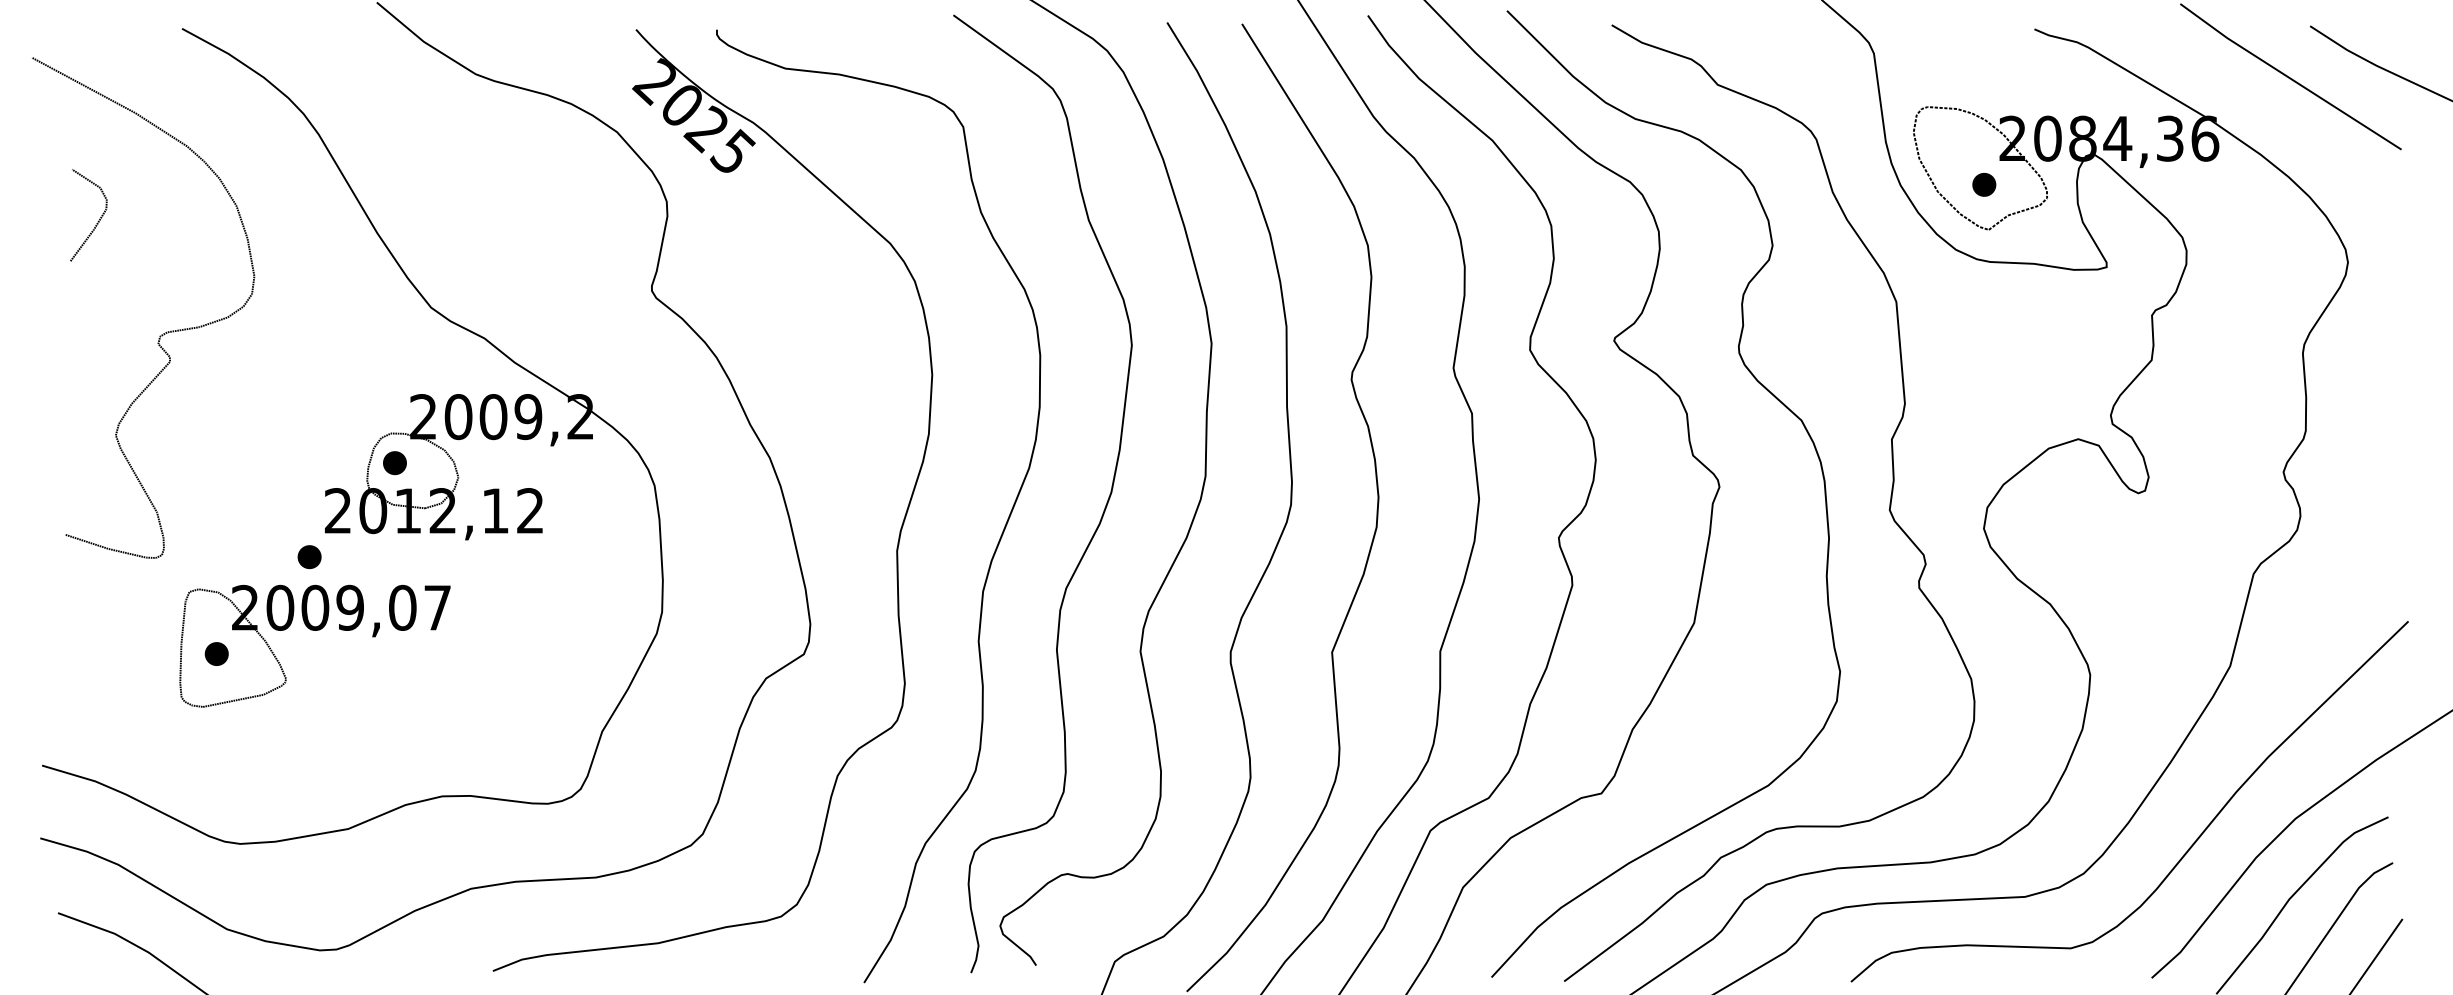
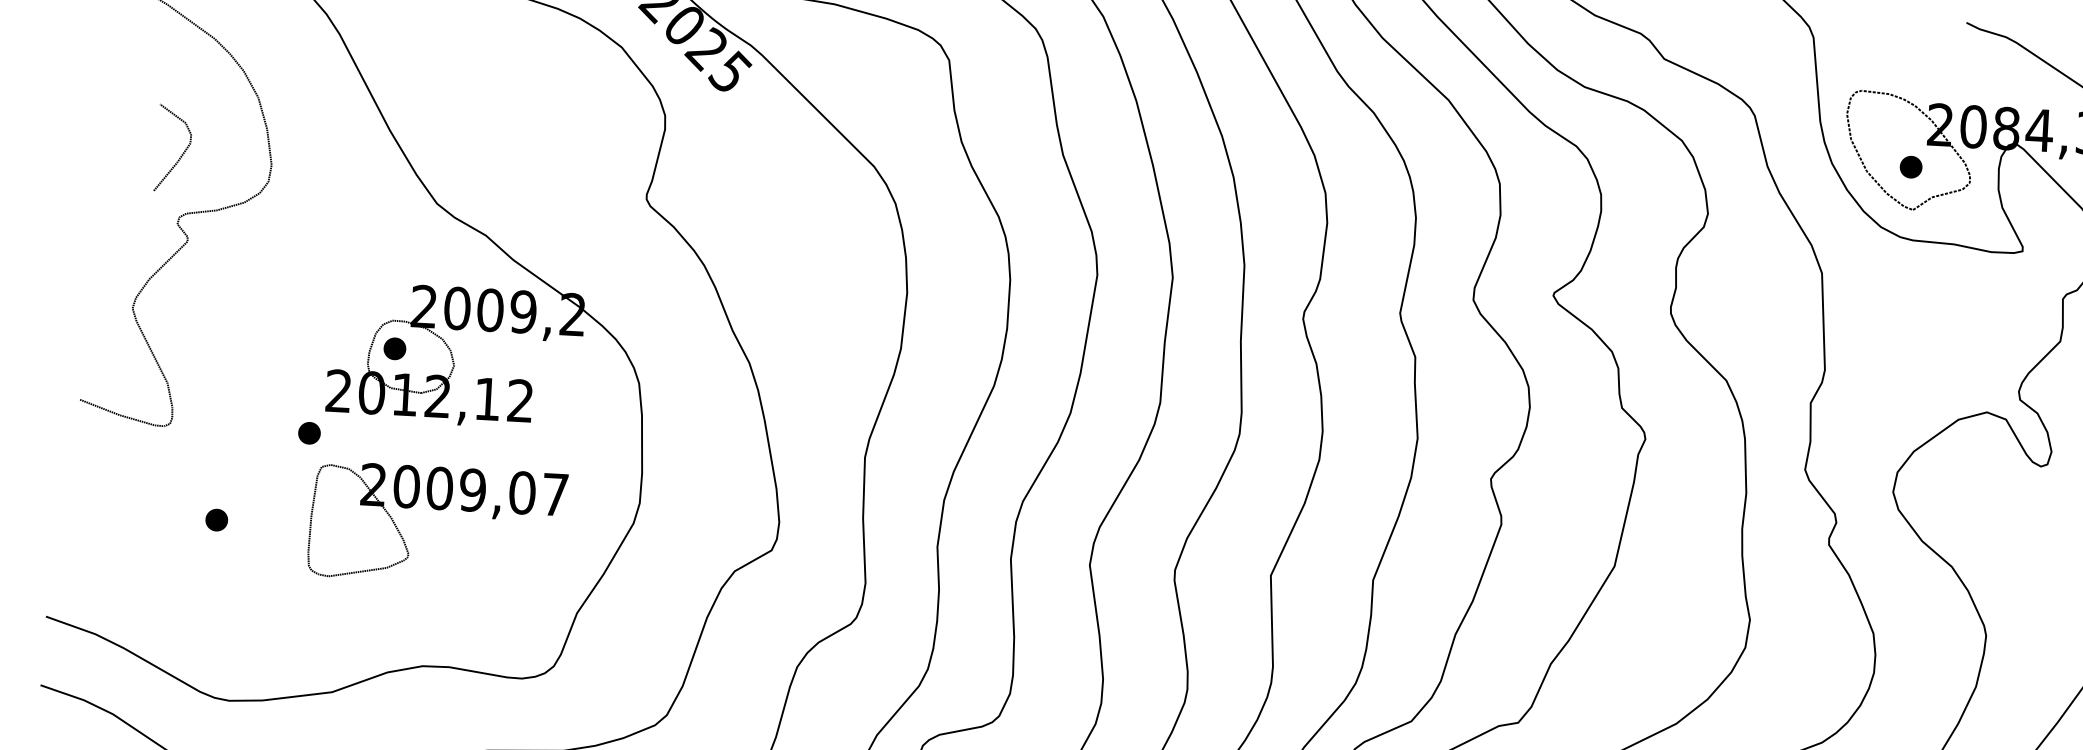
curve: (97, 221) -> (181, 154), moved
part: (314, 630) -> (437, 509), moved

